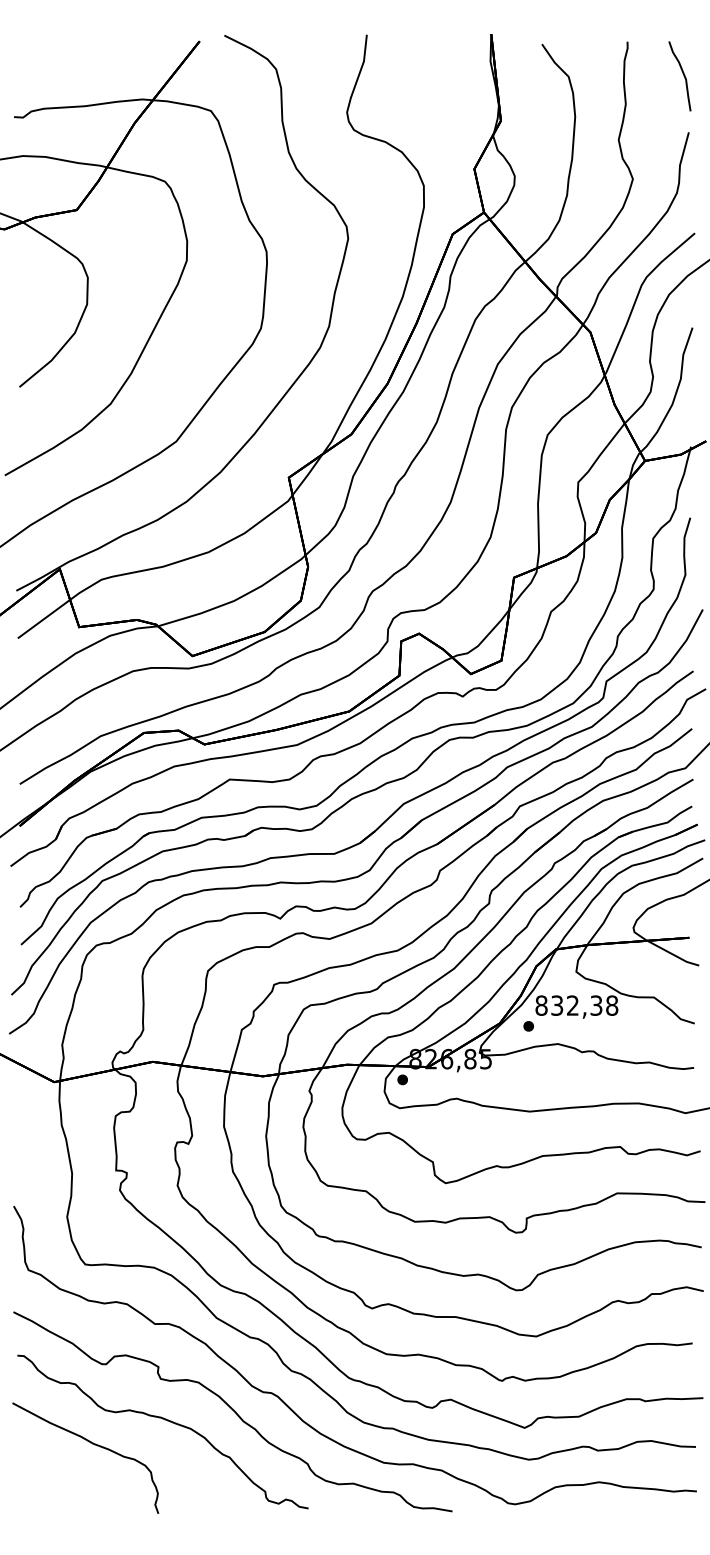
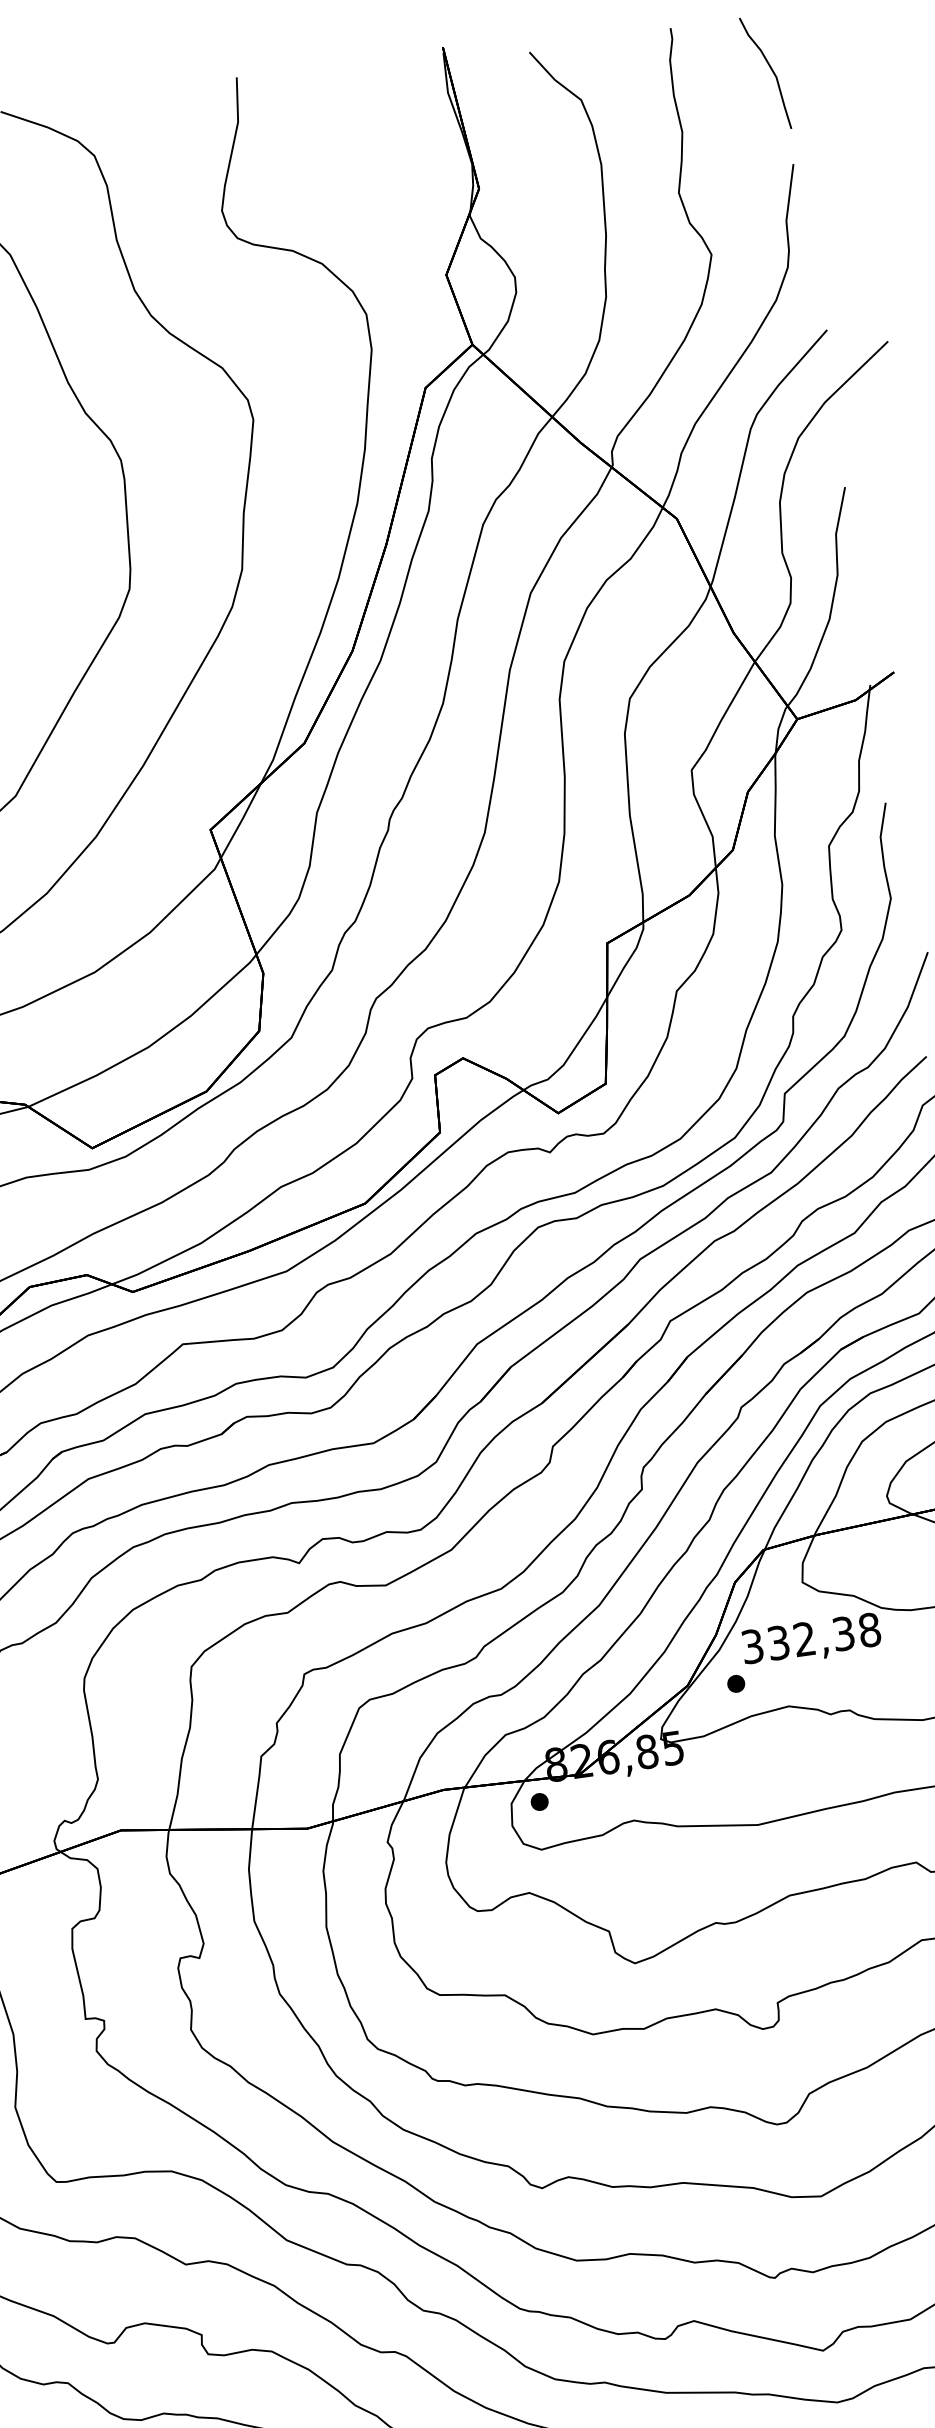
text: (541, 1005) -> (752, 1646), 832,38 -> 332,38

